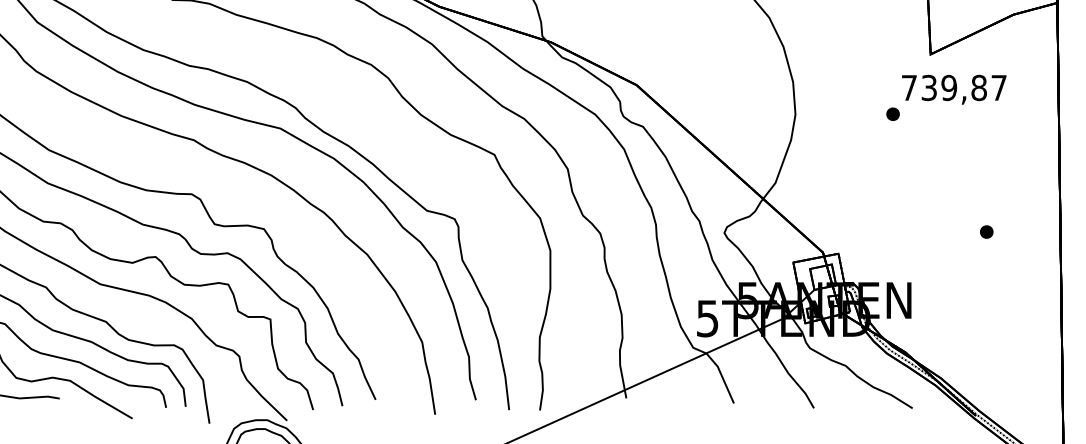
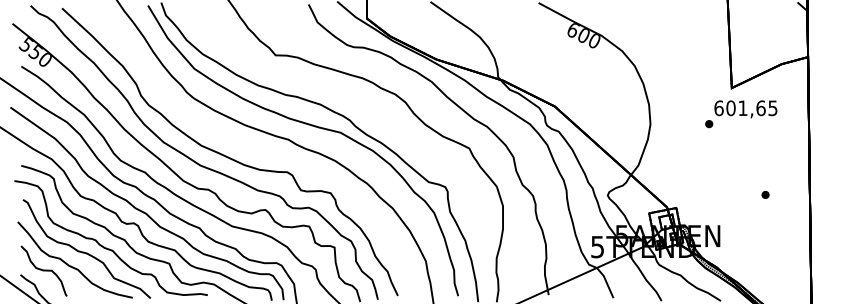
text: (953, 88) -> (745, 108), 739,87 -> 601,65

